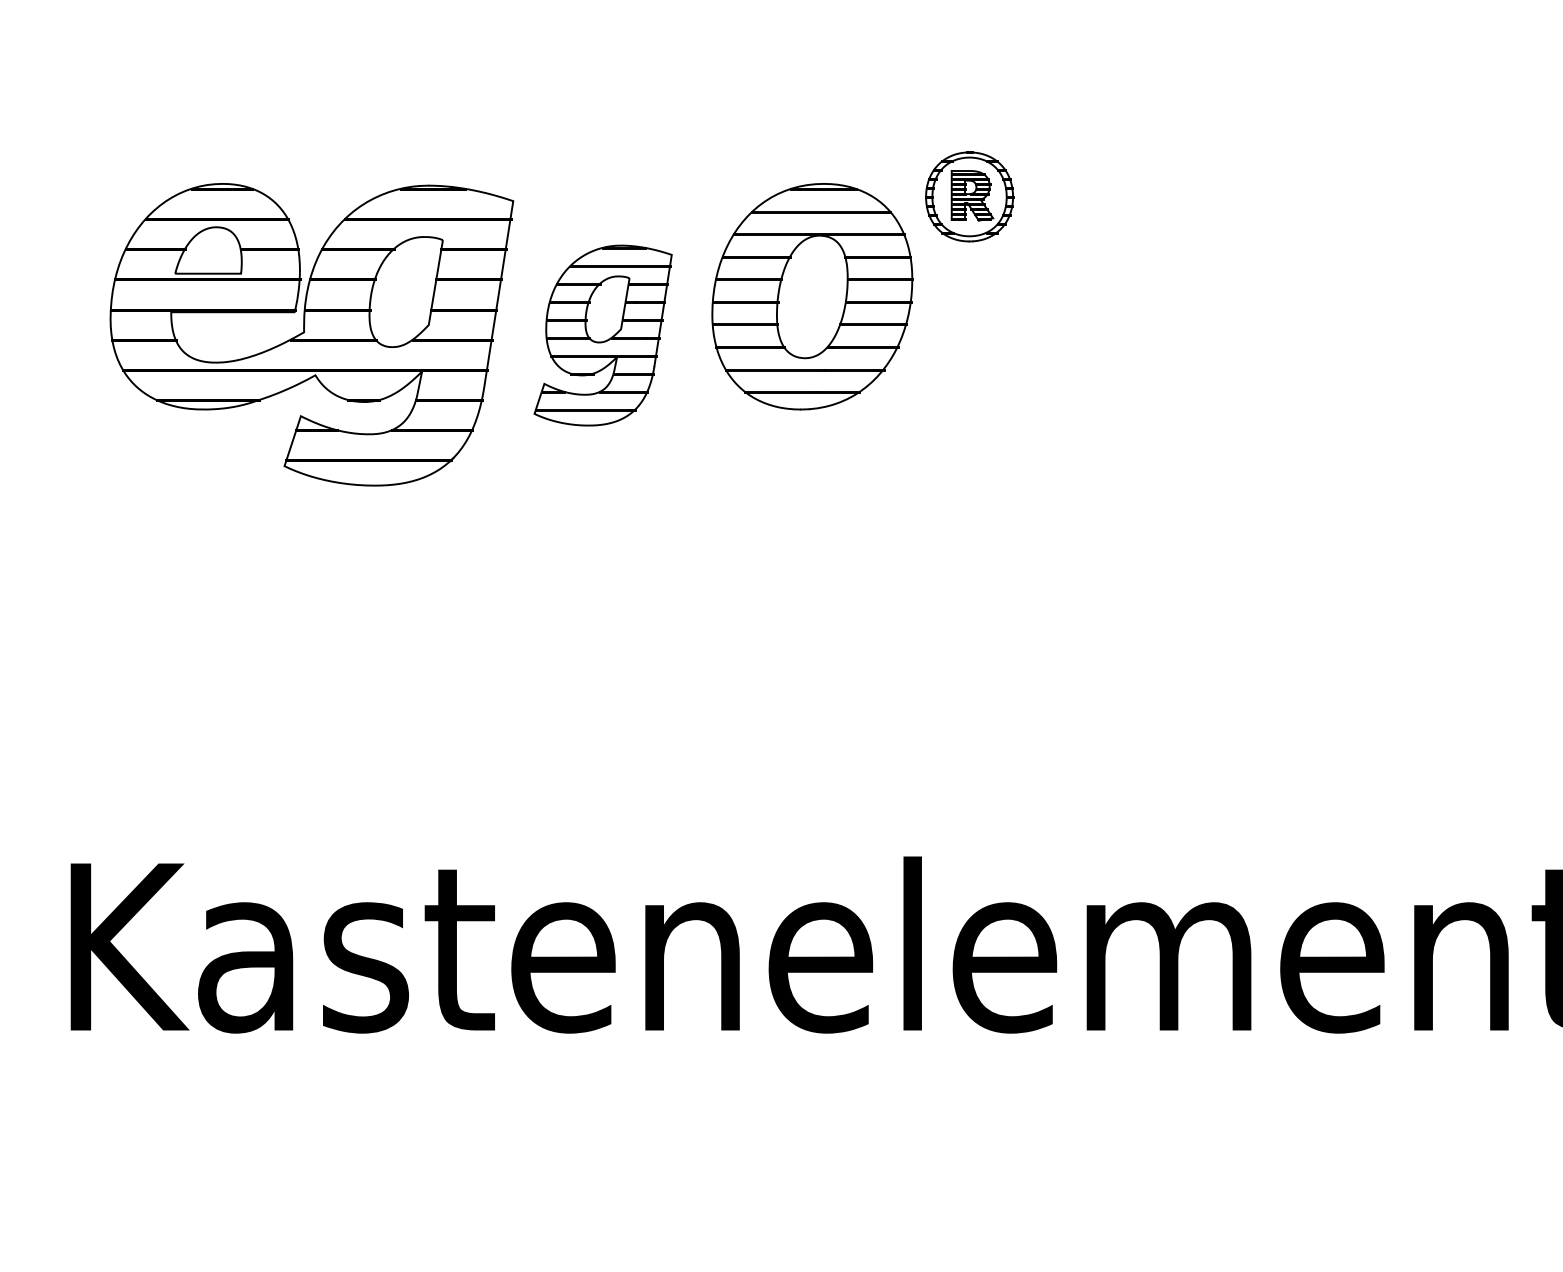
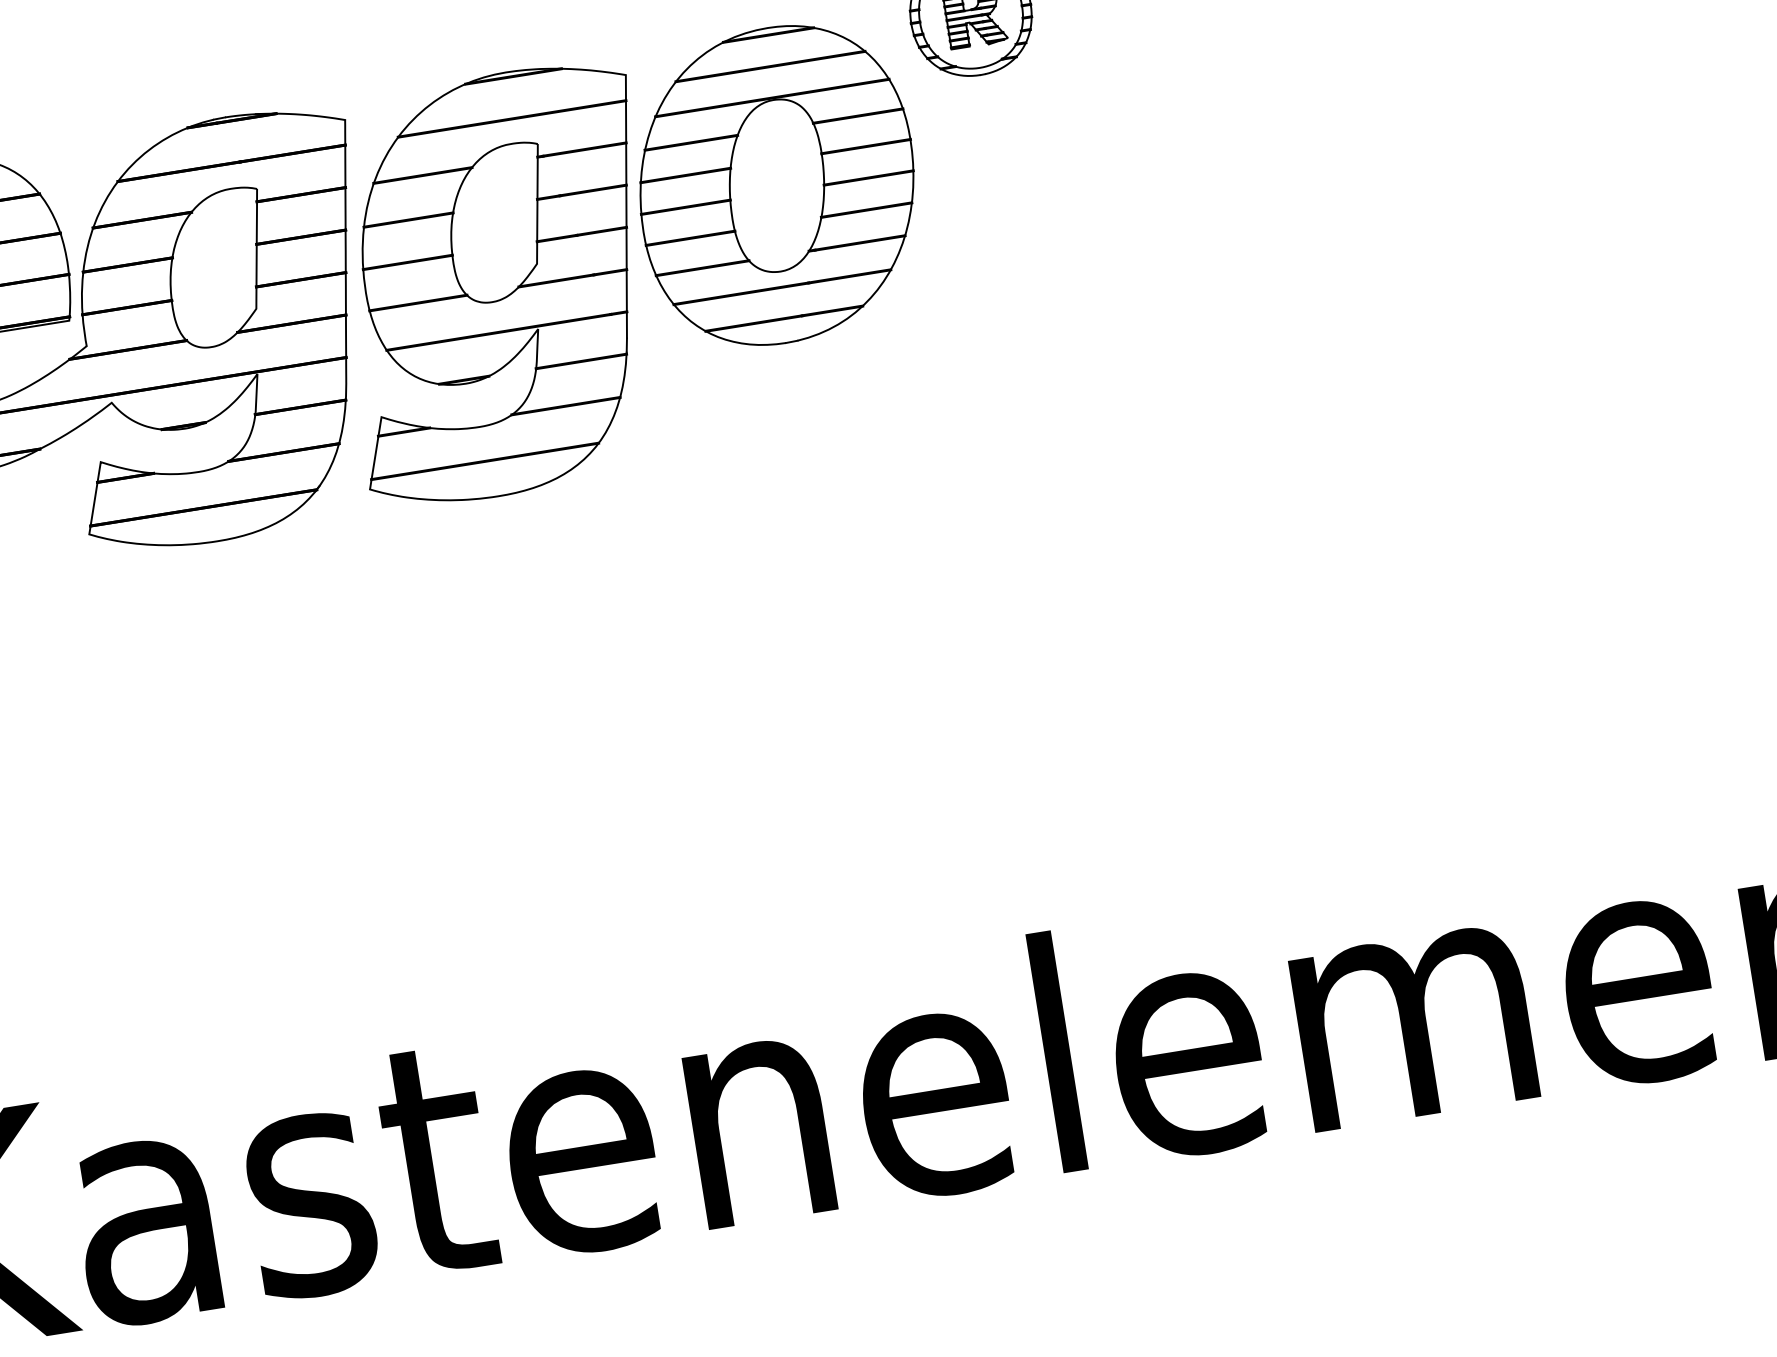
part: (602, 335) -> (497, 284), size x1.67

